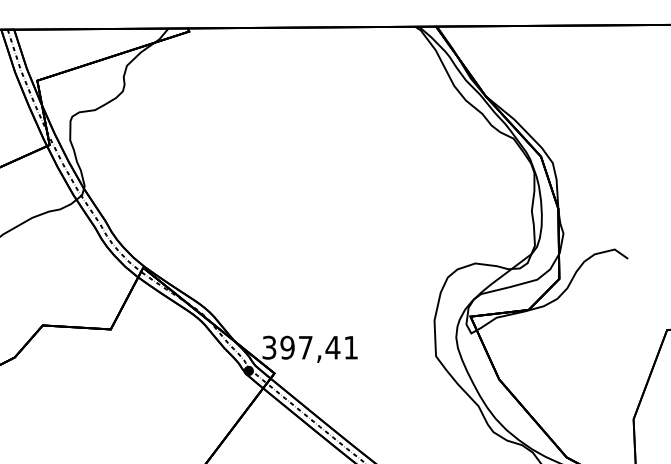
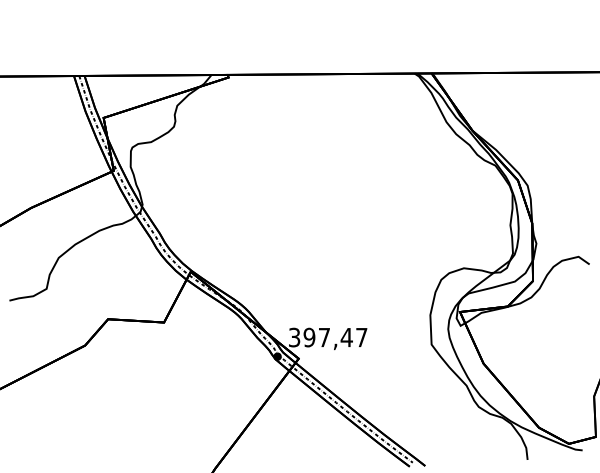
text: (350, 347) -> (361, 337), 397,41 -> 397,47

